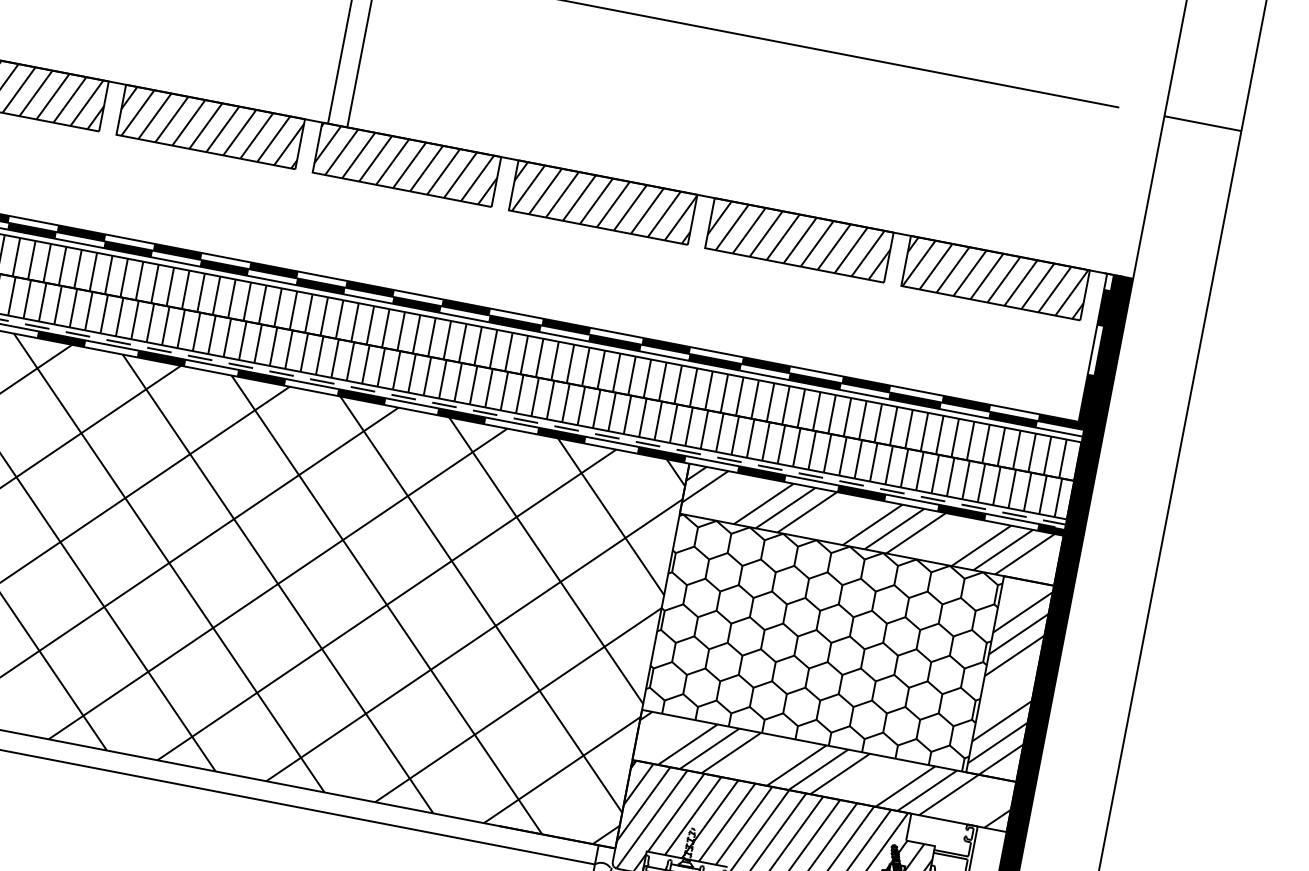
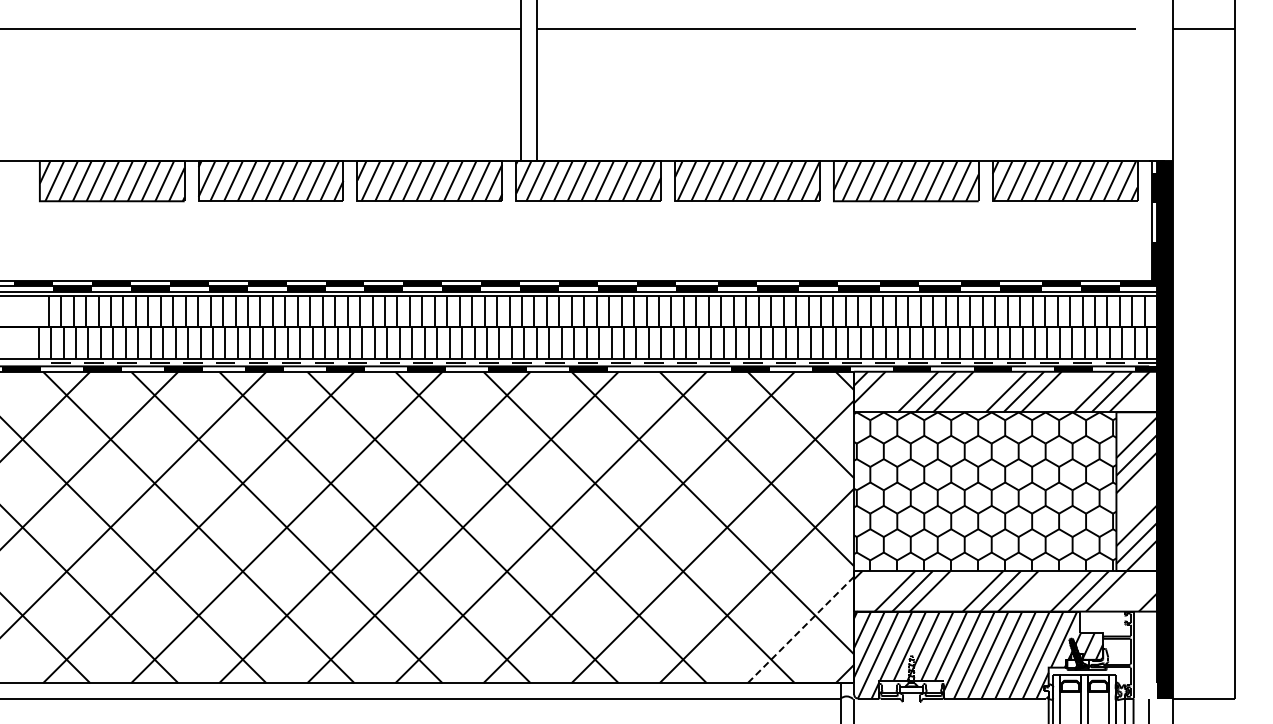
fill: (460, 415) -> (668, 368), removed
line: (561, 770) -> (800, 630), solid -> dashed

